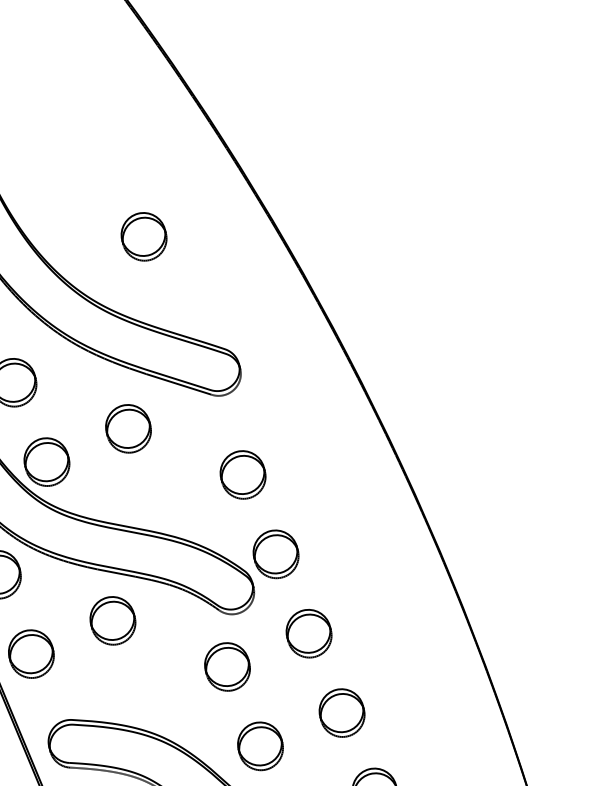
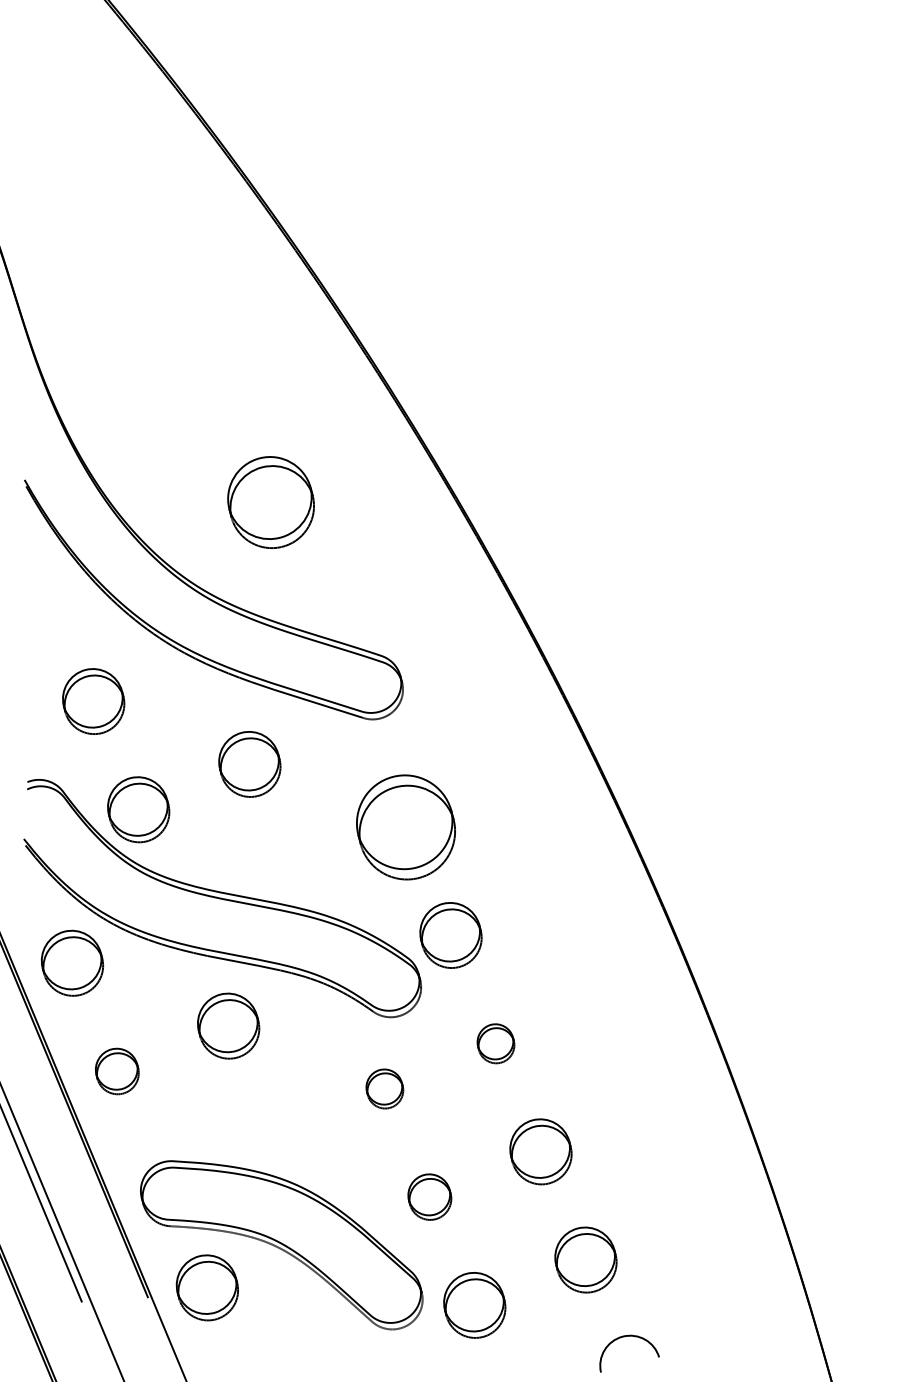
part: (143, 236) -> (270, 502), size x1.4
part: (242, 474) -> (405, 826), size x1.6
part: (308, 633) -> (495, 1043), size x0.6
part: (30, 654) -> (116, 1071), size x0.7
part: (227, 666) -> (384, 1088), size x0.6
part: (260, 745) -> (429, 1196), size x0.7

